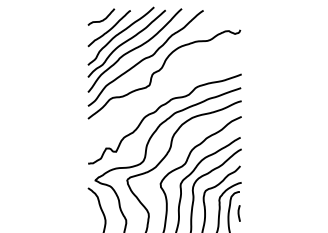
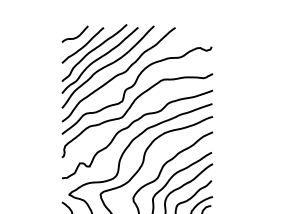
curve: (157, 93) -> (130, 109), added

